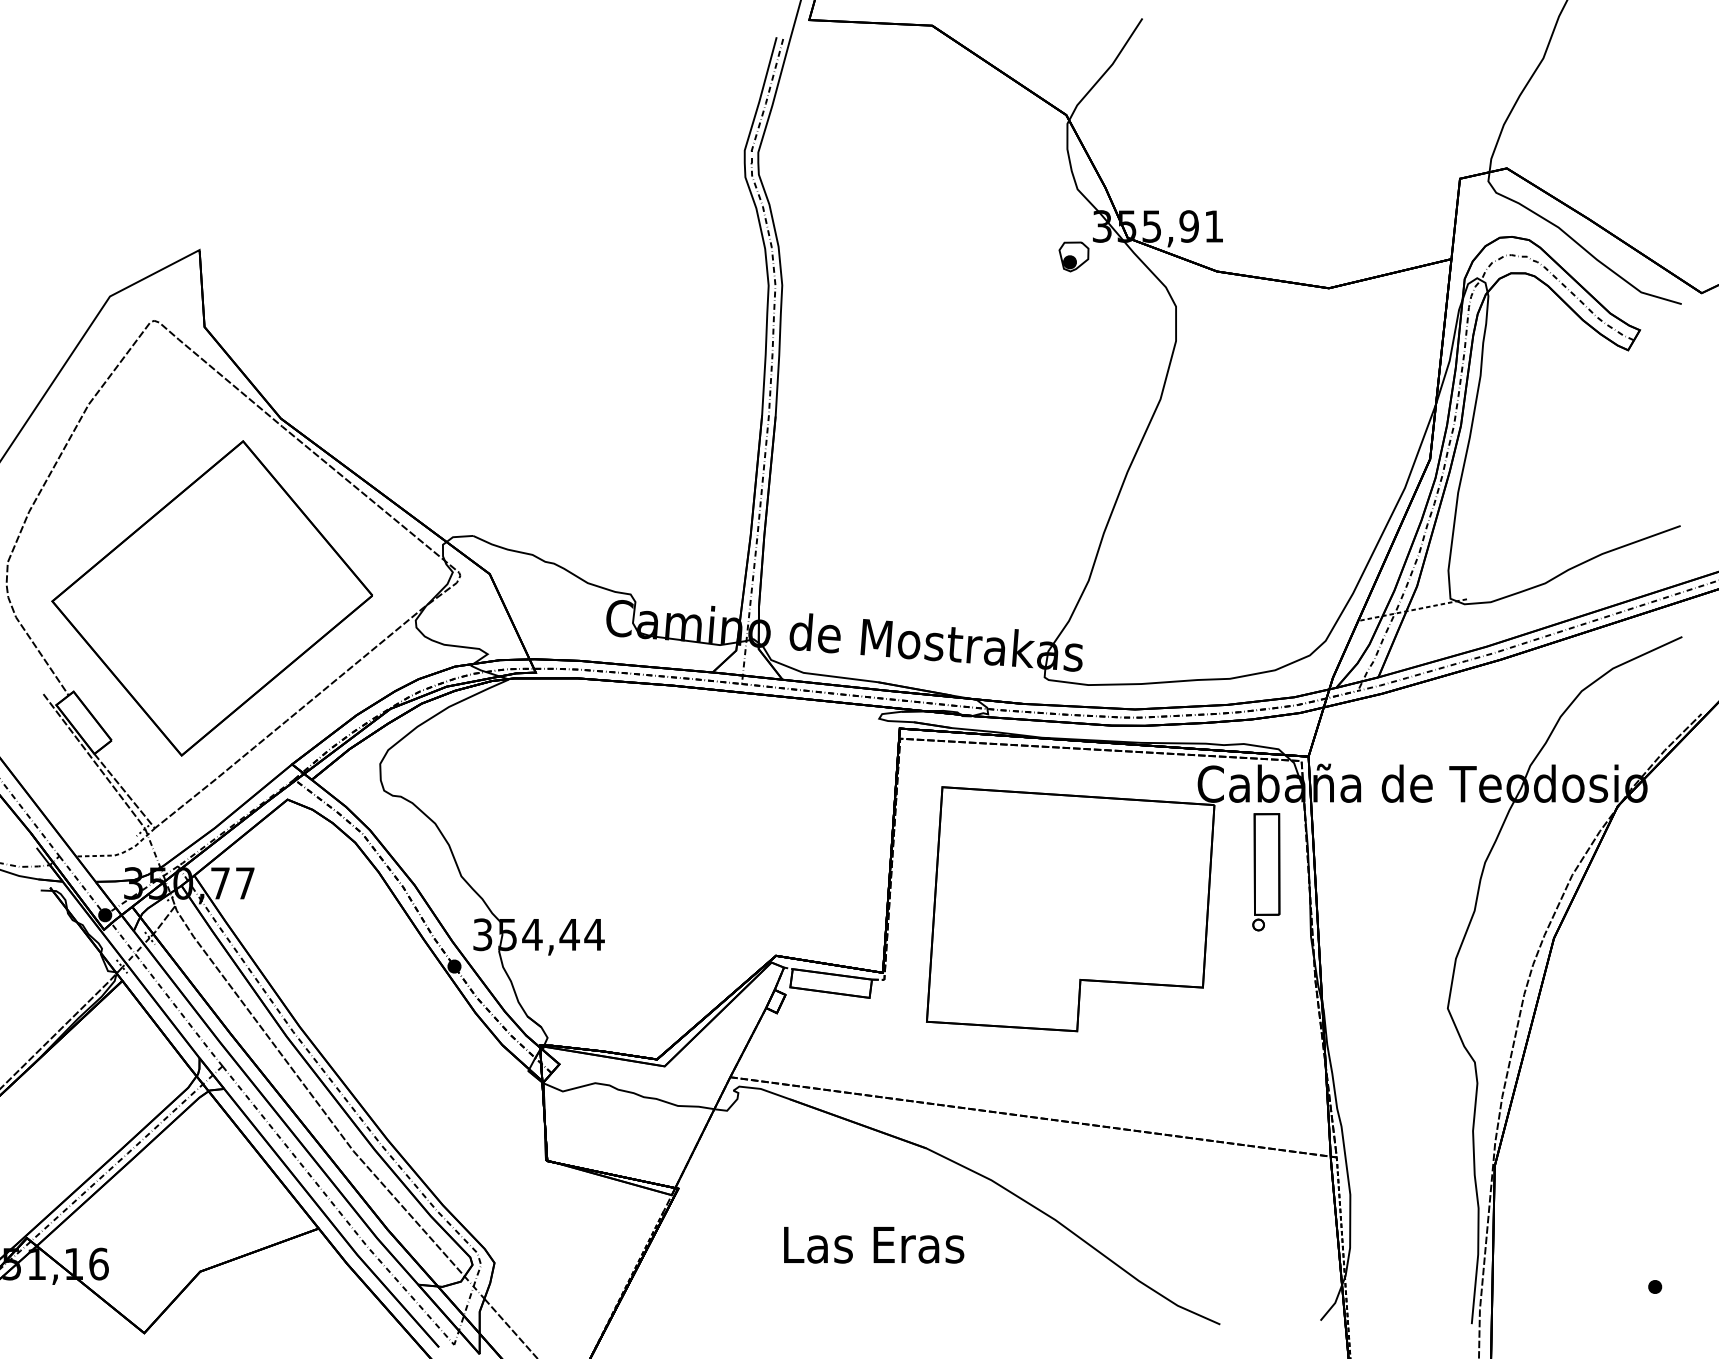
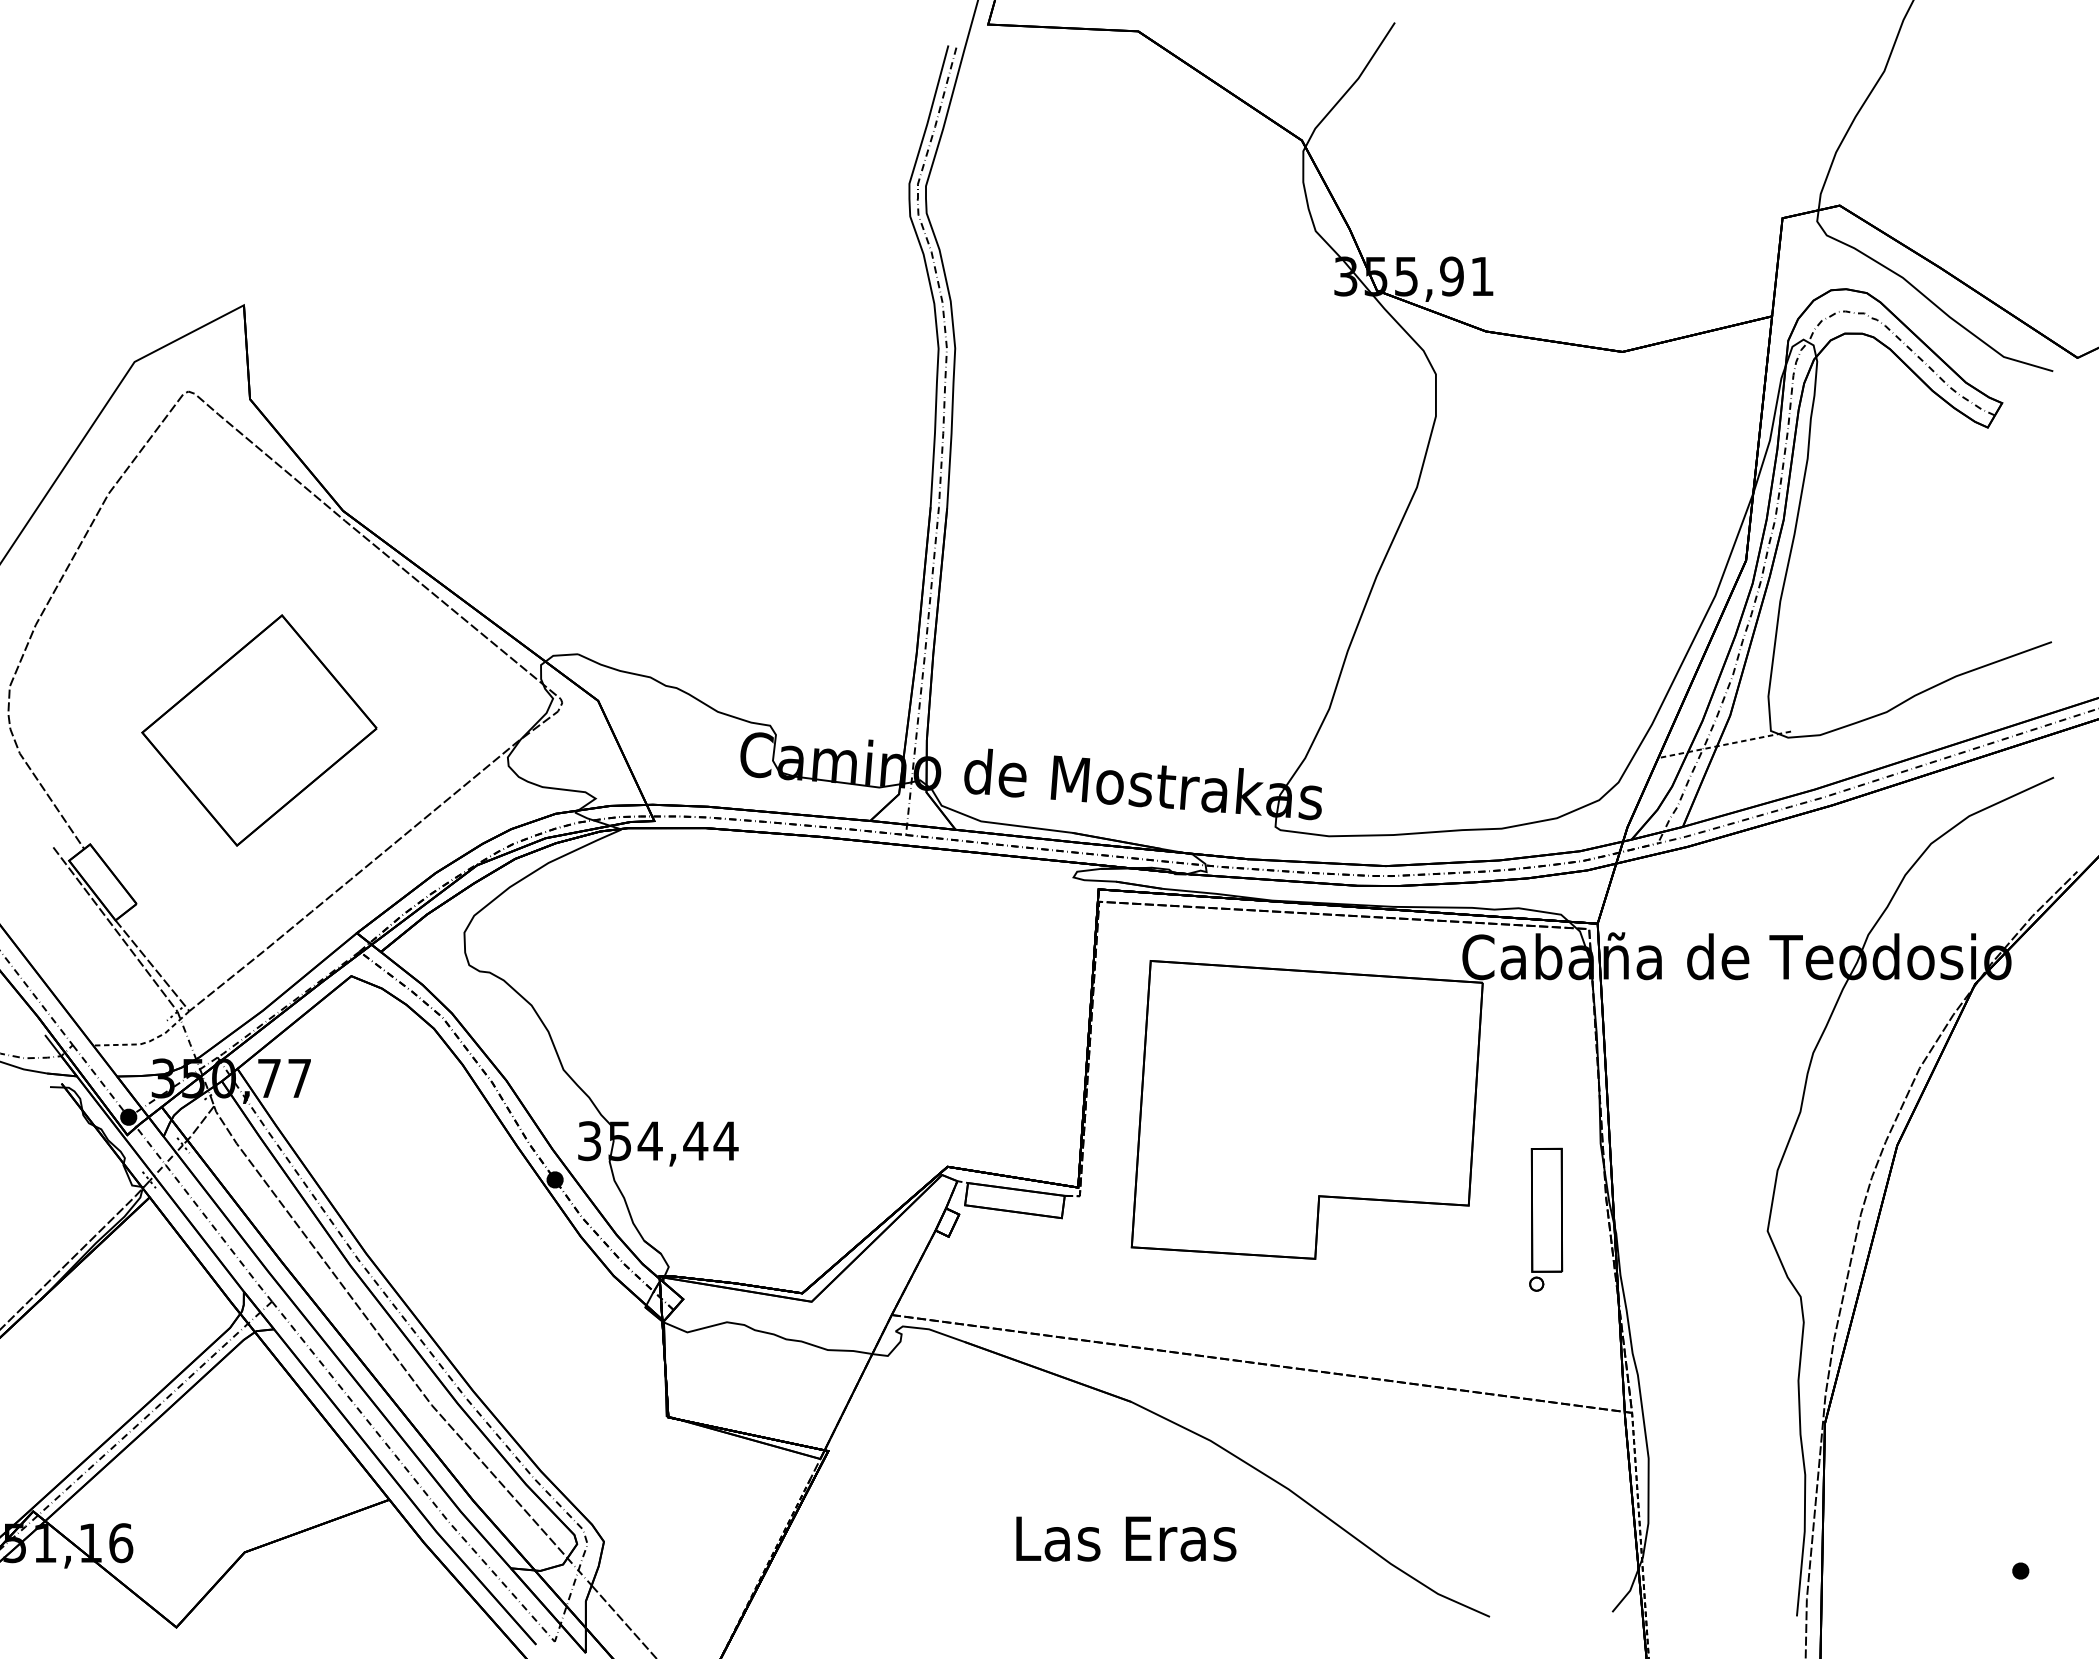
part: (1073, 256) -> (1310, 313), removed
part: (212, 598) -> (259, 730), size x0.6
part: (1266, 872) -> (1546, 1219), moved
text: (874, 1244) -> (1126, 1538), moved

